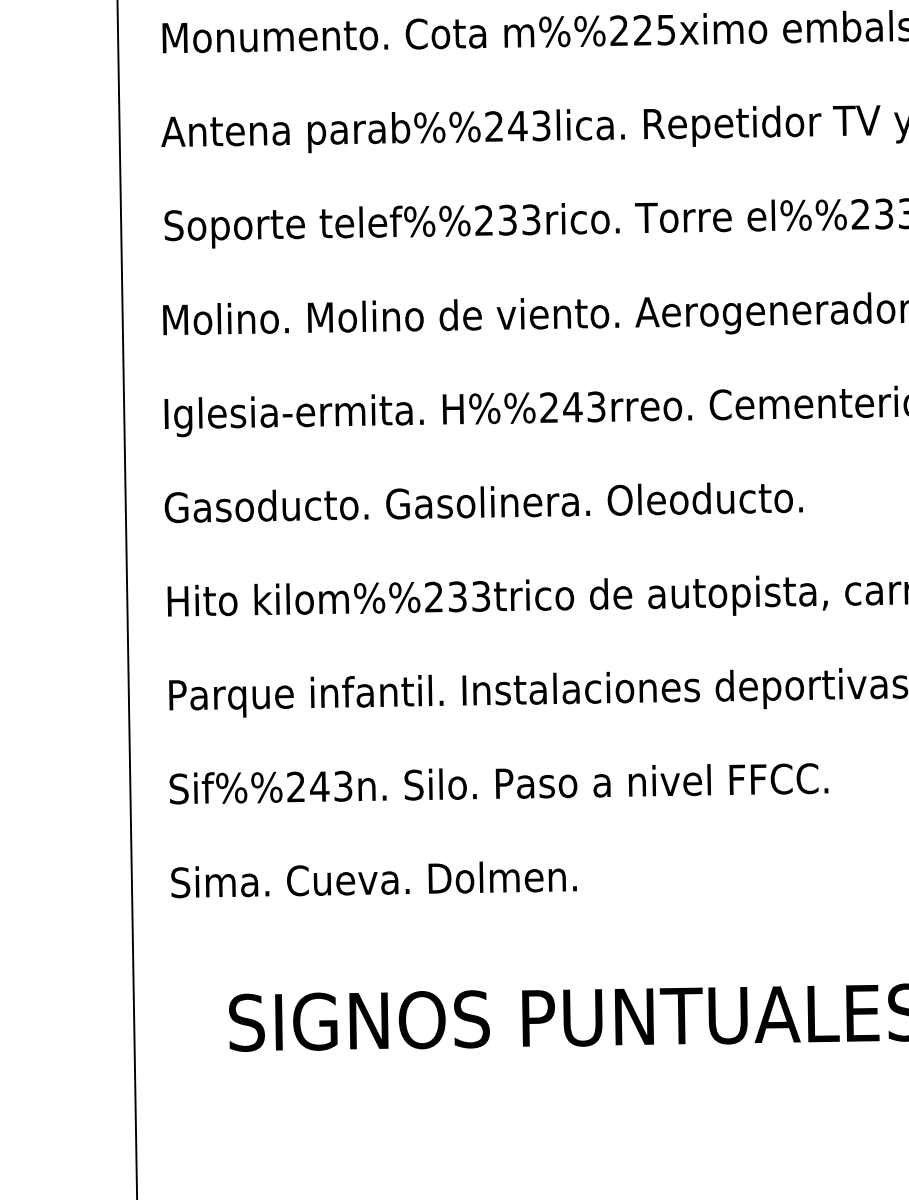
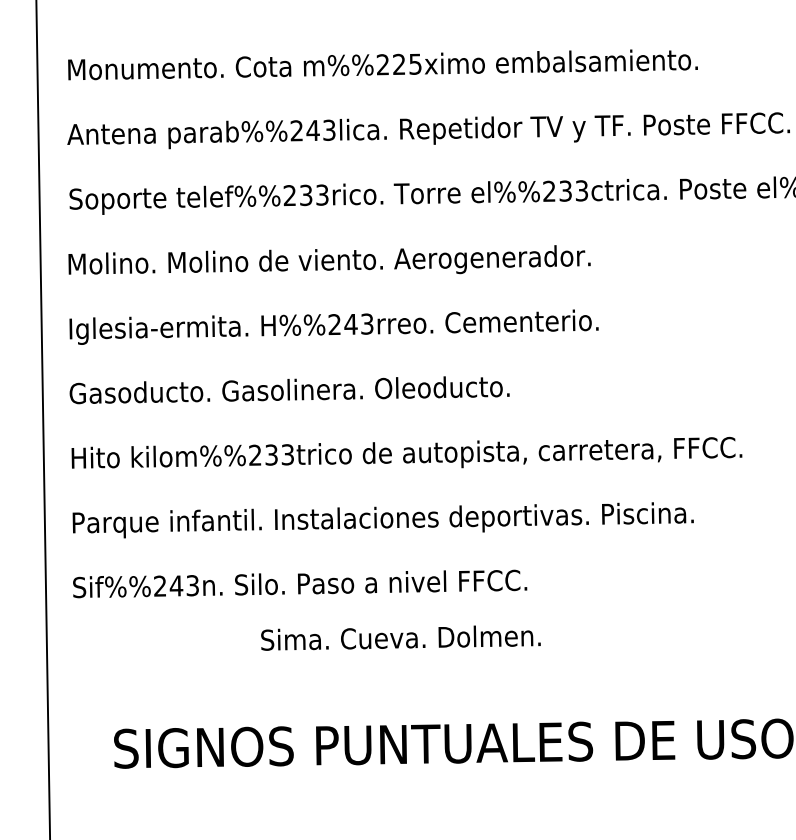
text: (373, 878) -> (400, 637), moved

